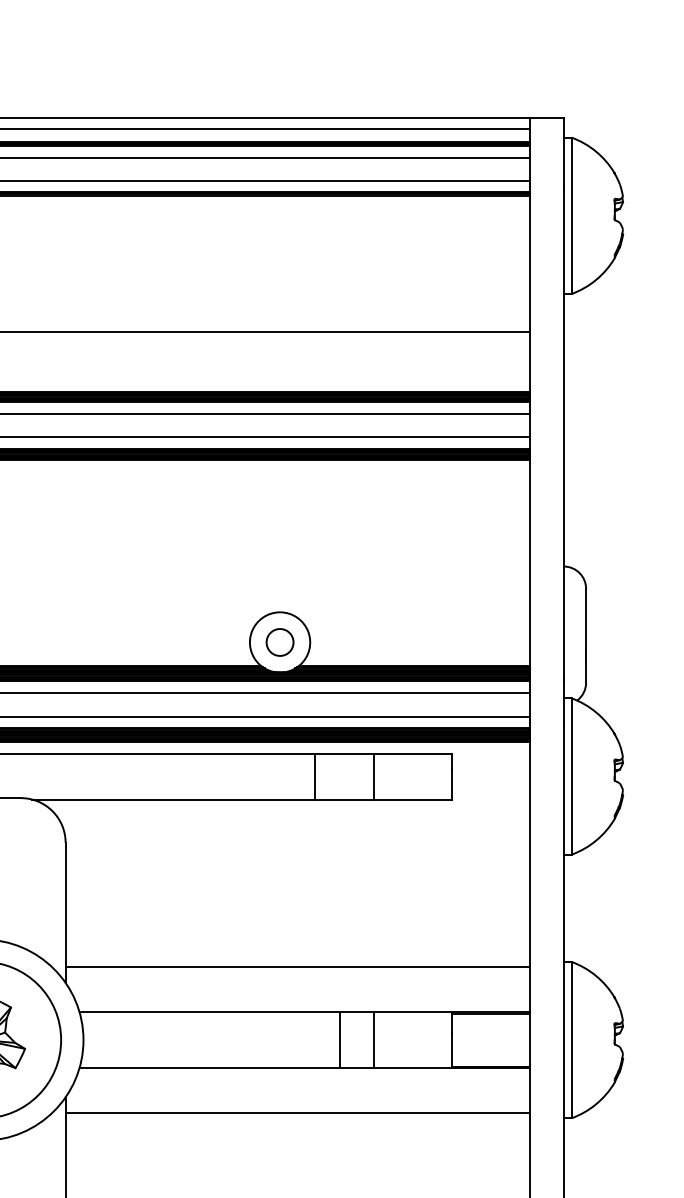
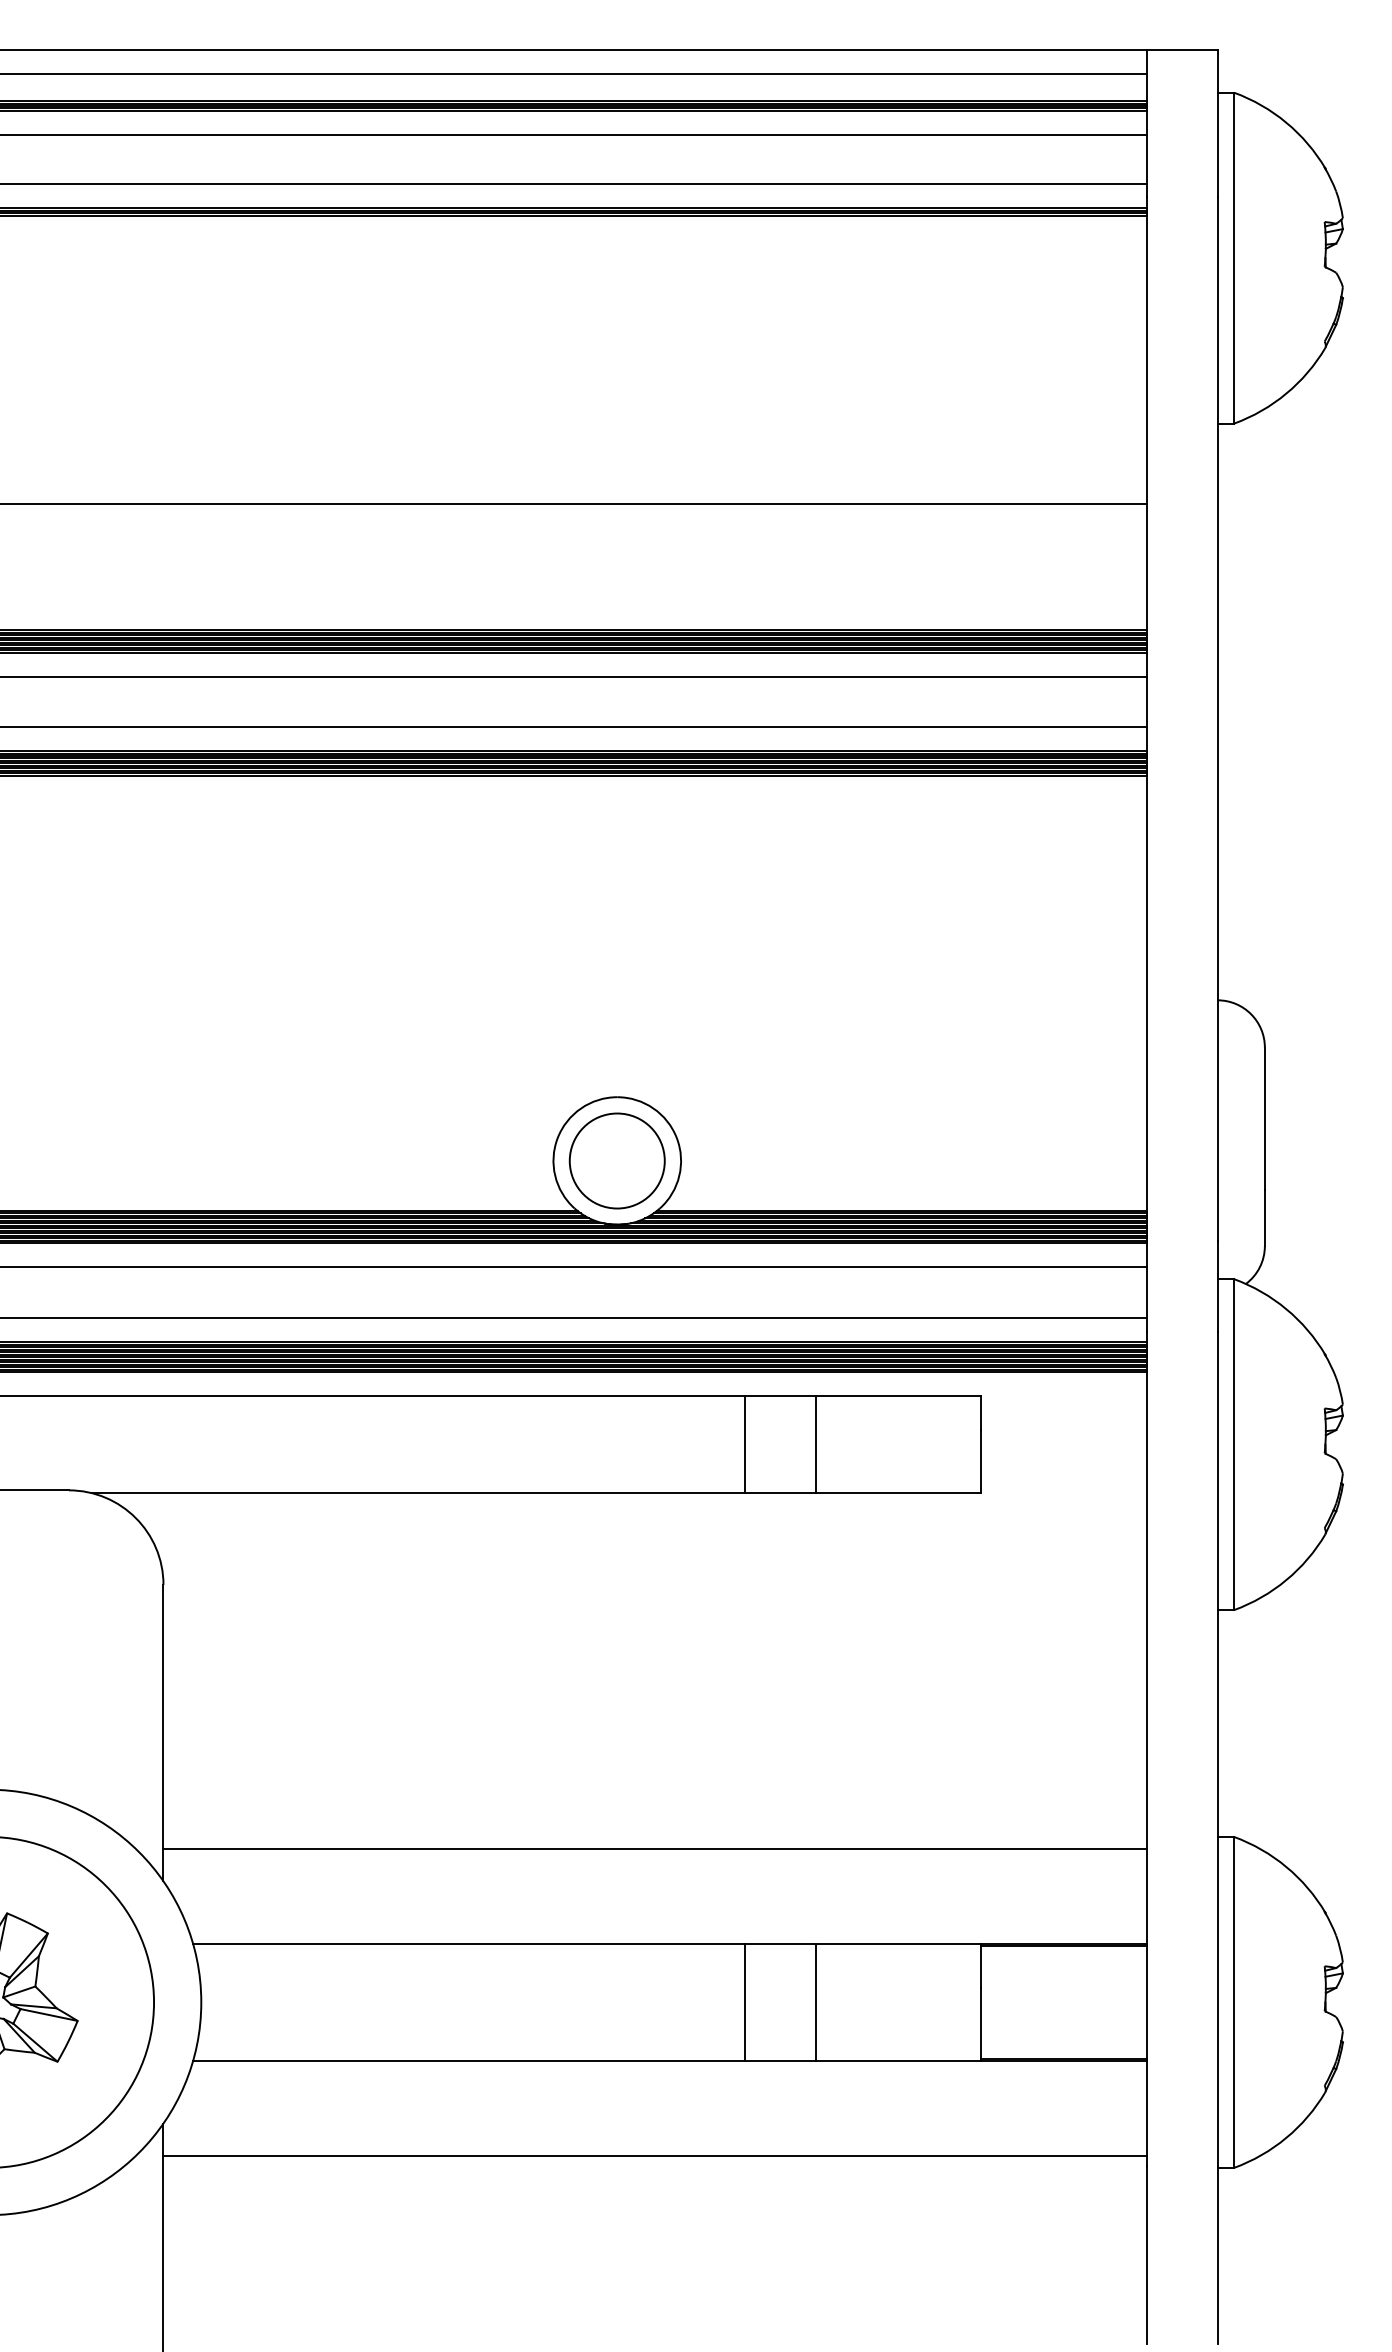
circle: (279, 642) -> (616, 1161), size x1.67
line: (315, 776) -> (745, 1444), moved

